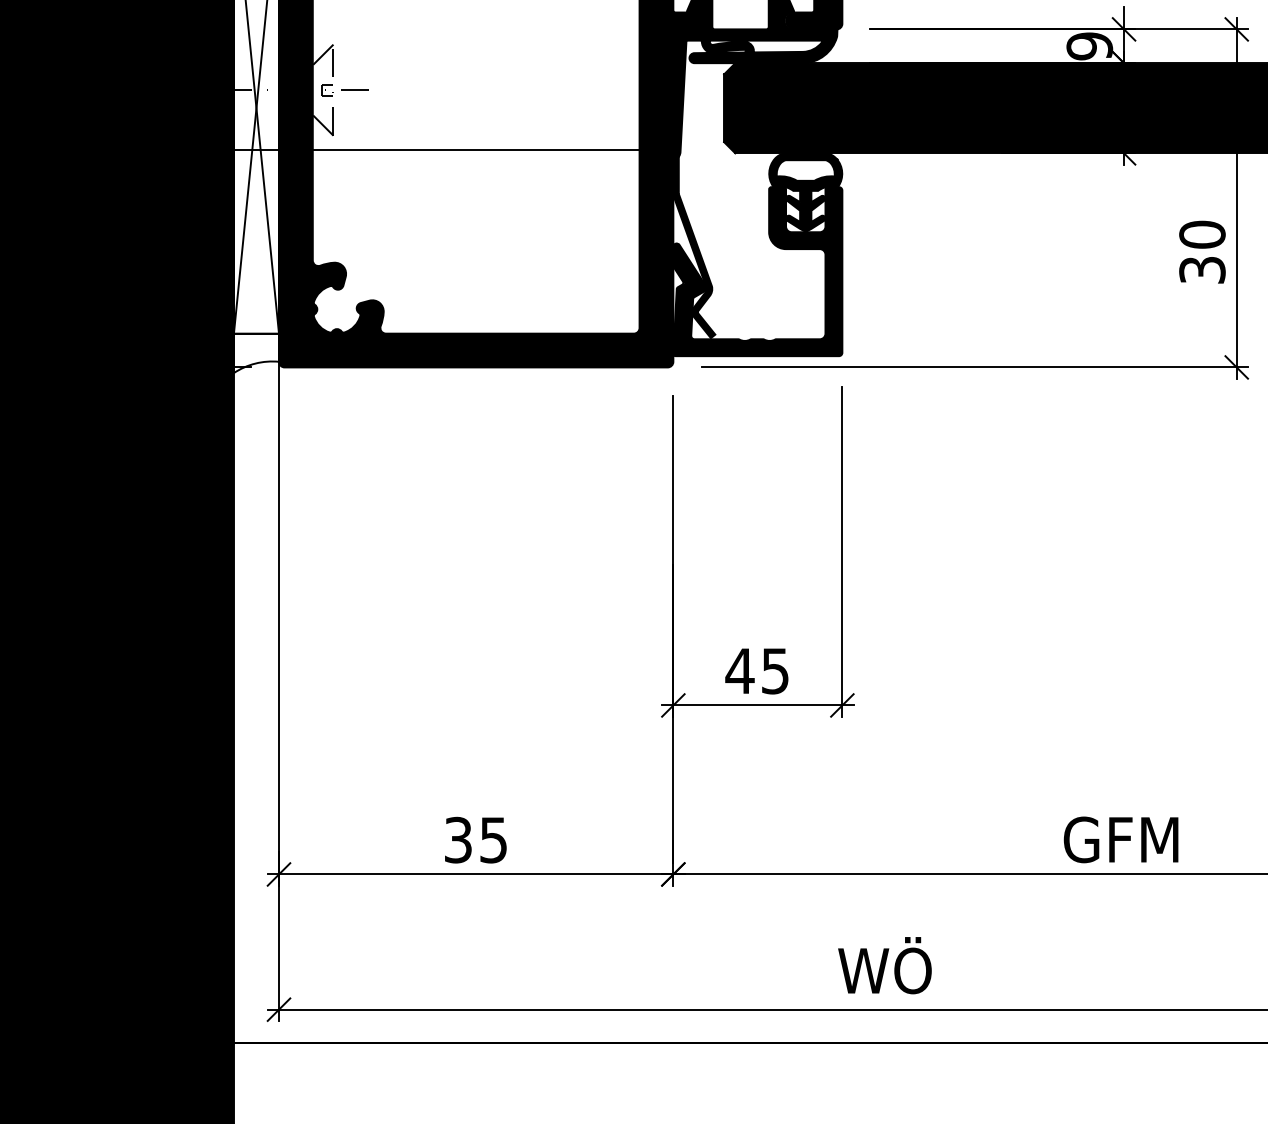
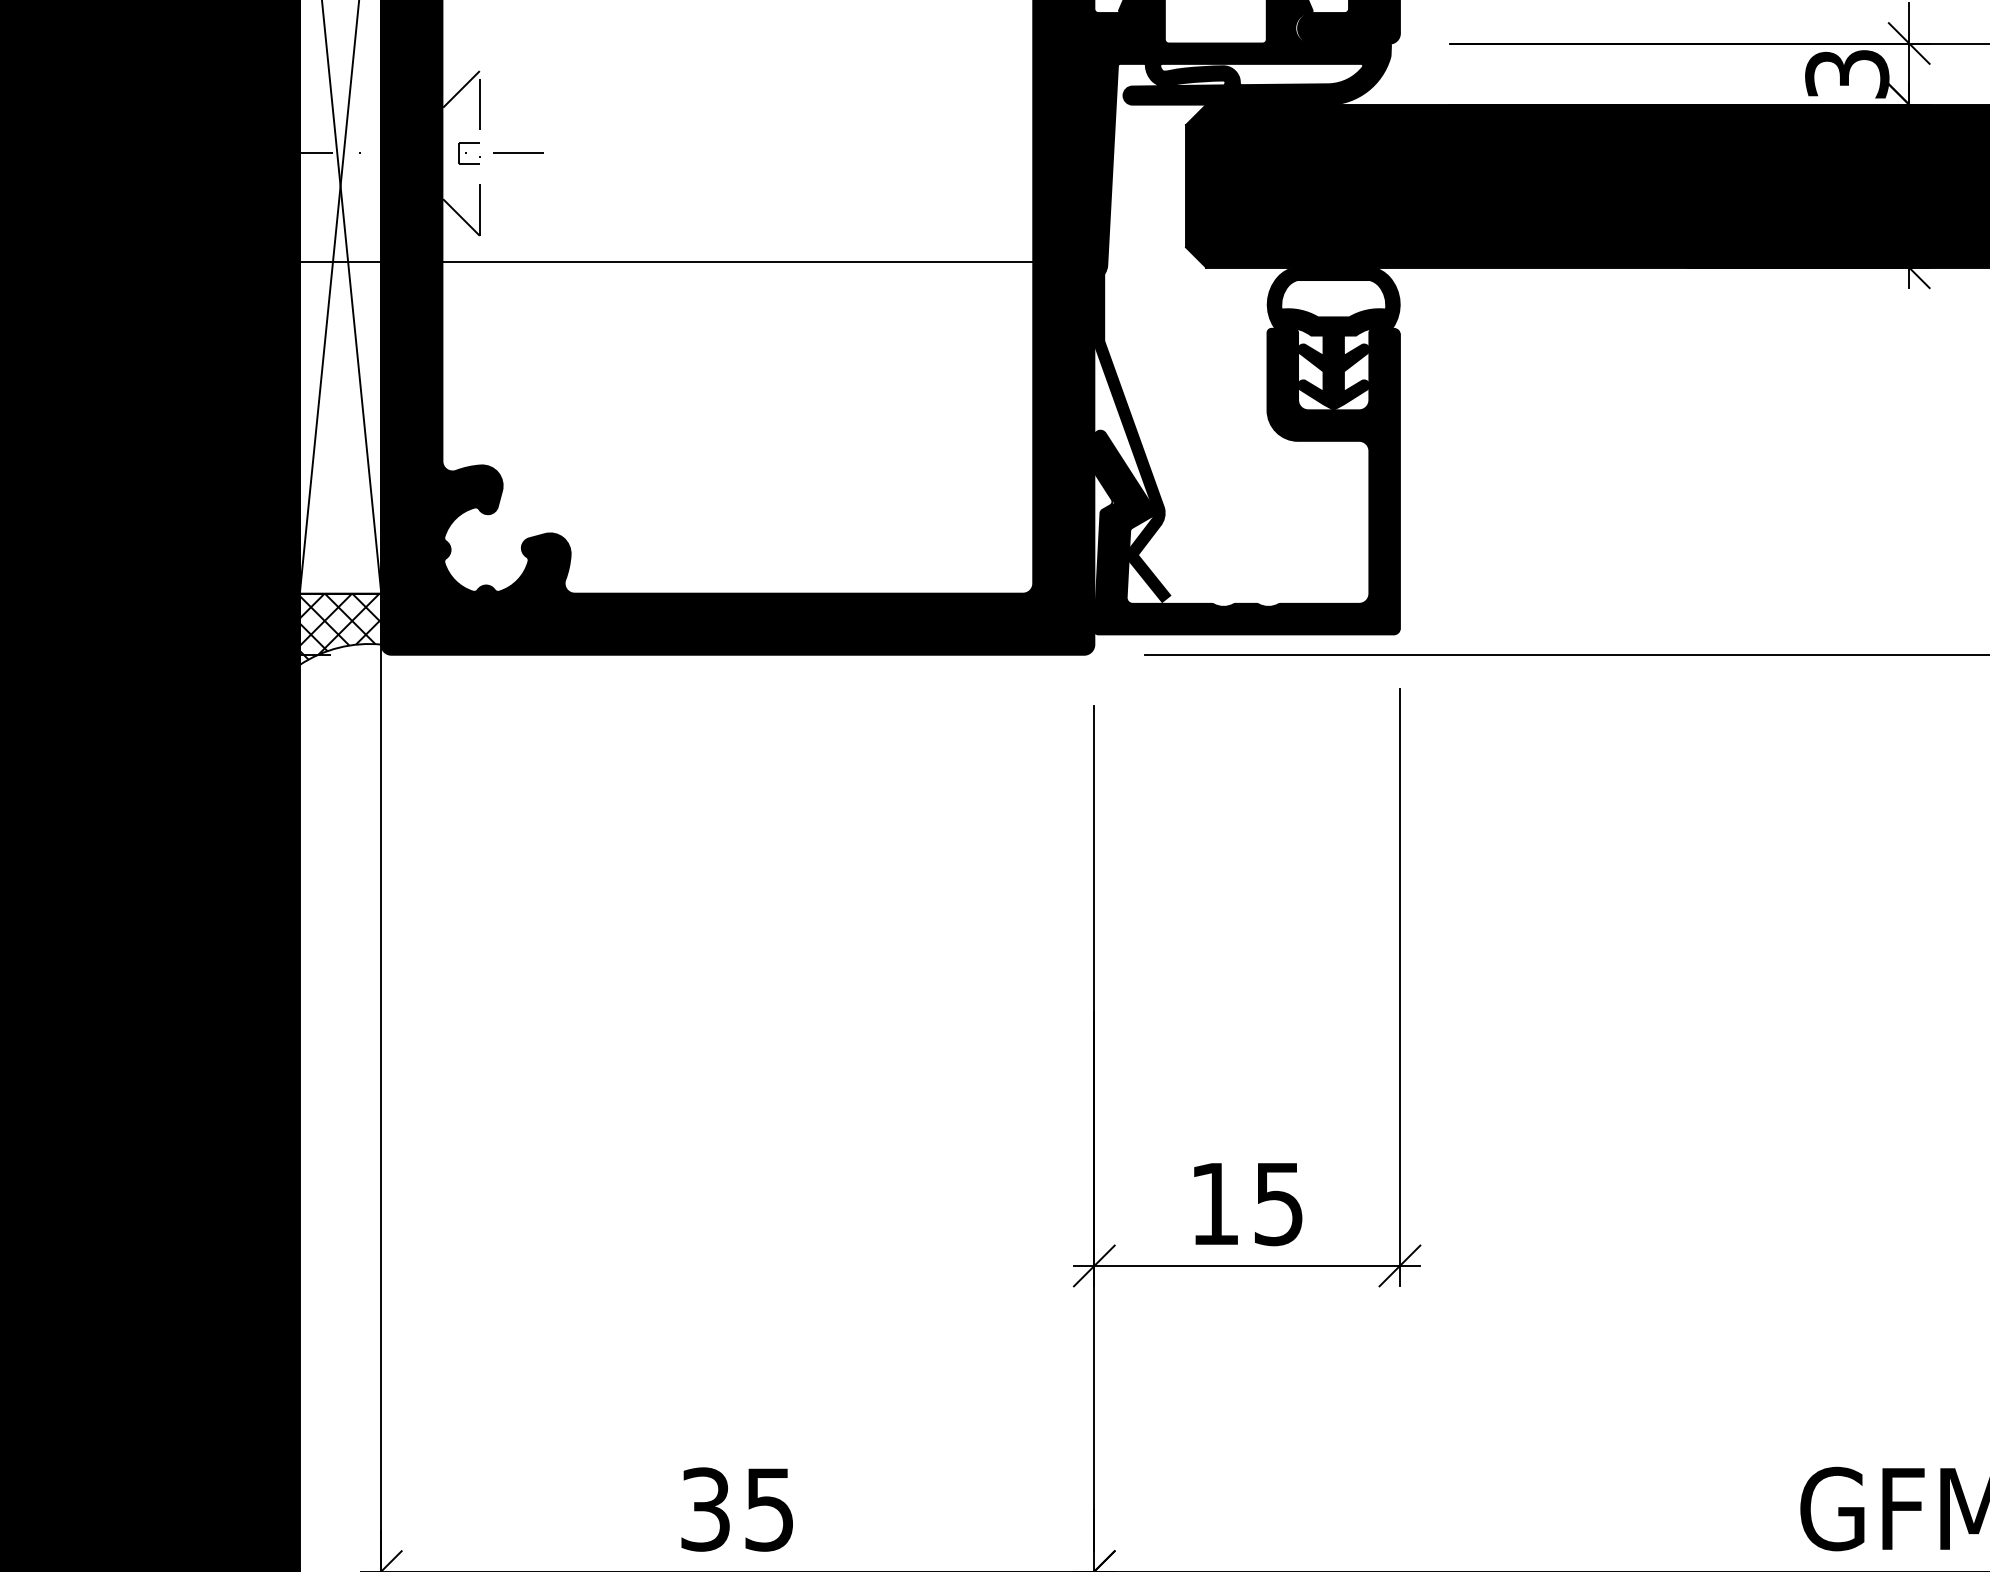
text: (1089, 46) -> (1846, 74), 9 -> 3
hatch: (256, 351) -> (340, 625), added
text: (739, 670) -> (1213, 1202), 45 -> 15

